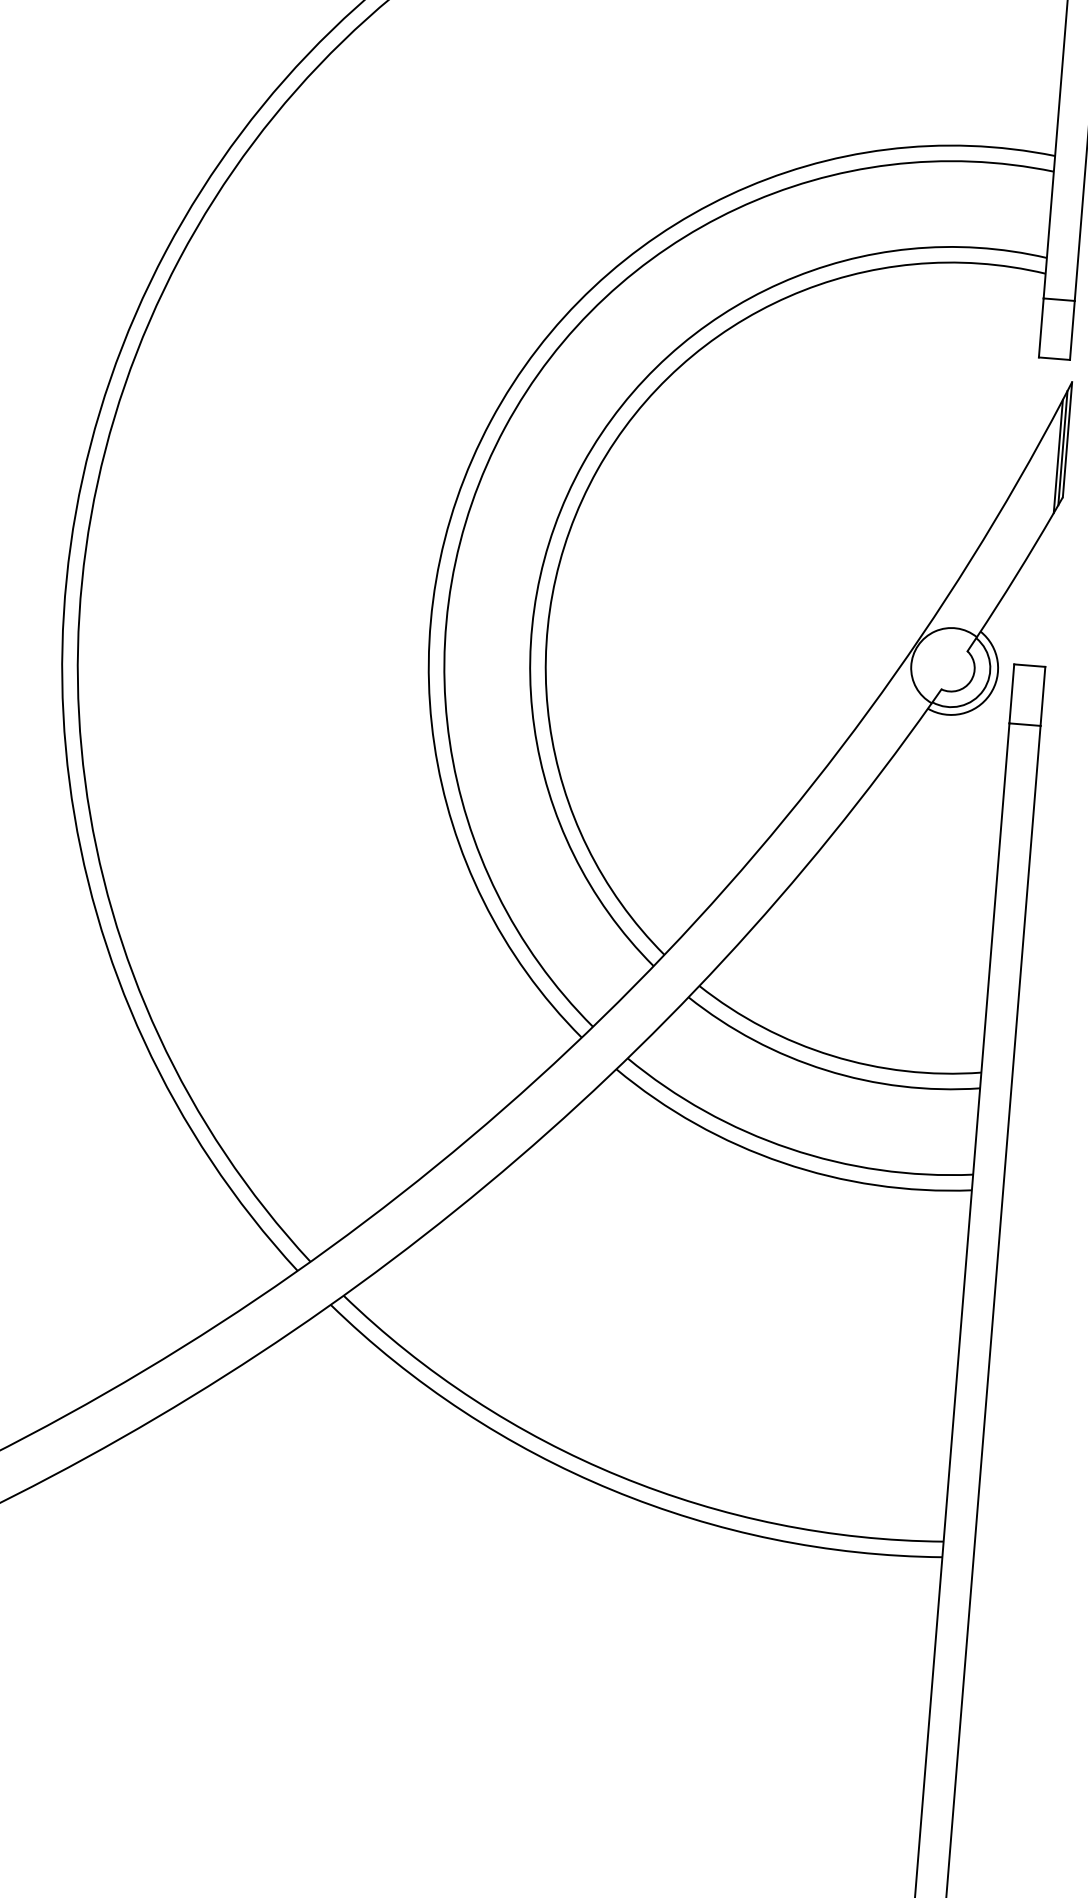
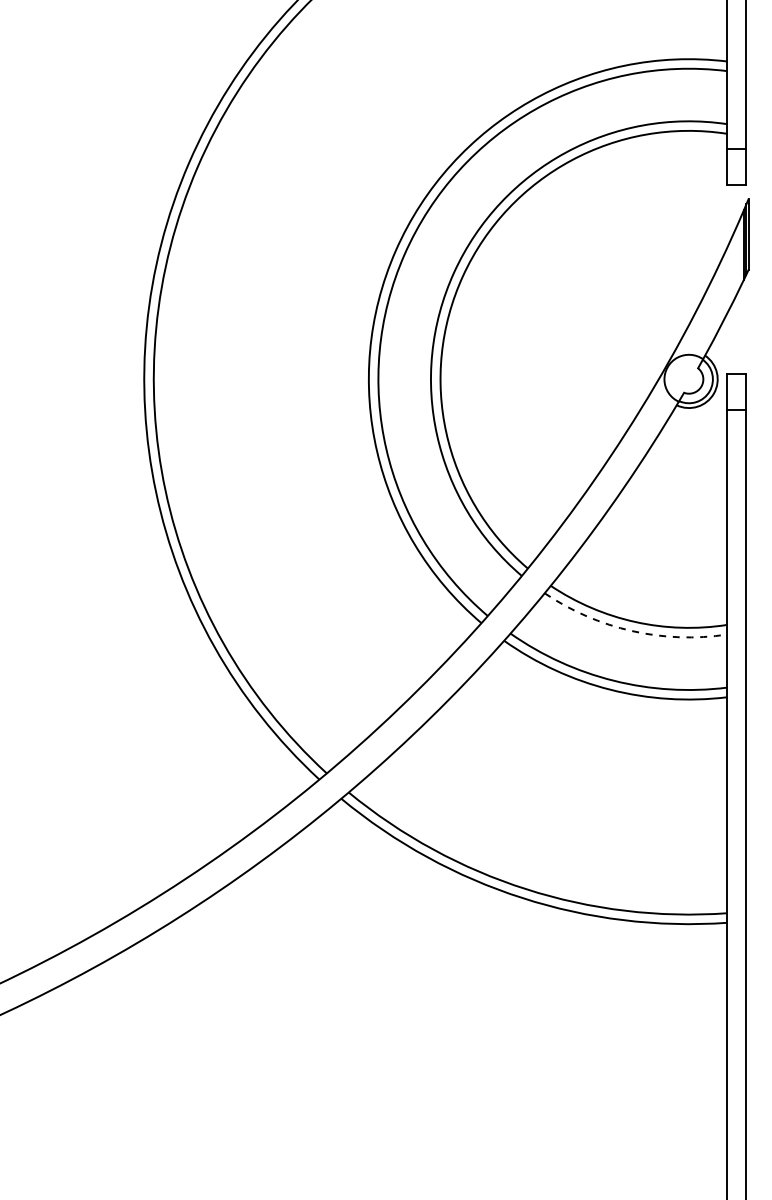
arc: (826, 1070) -> (632, 631), solid -> dashed

